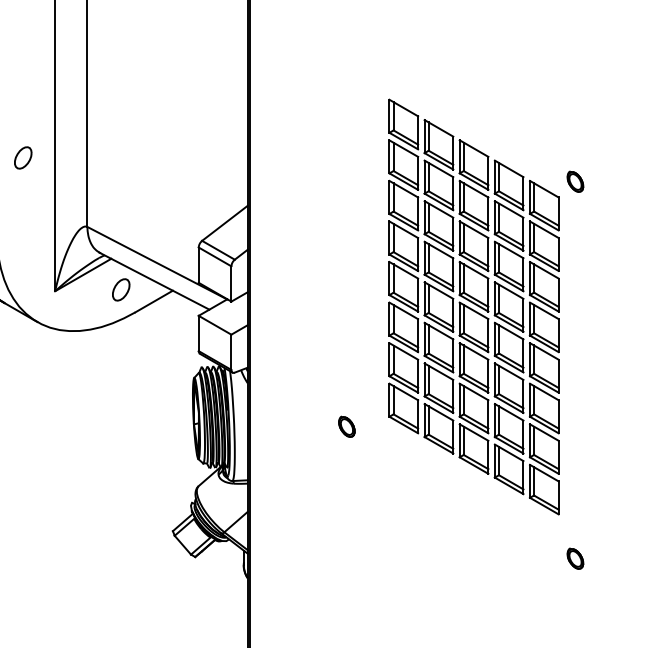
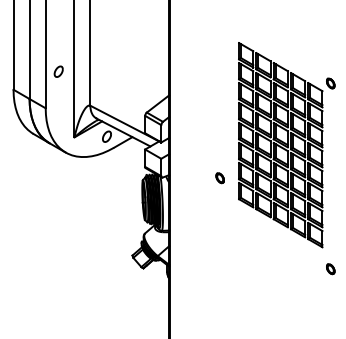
part: (345, 427) -> (219, 178), moved

